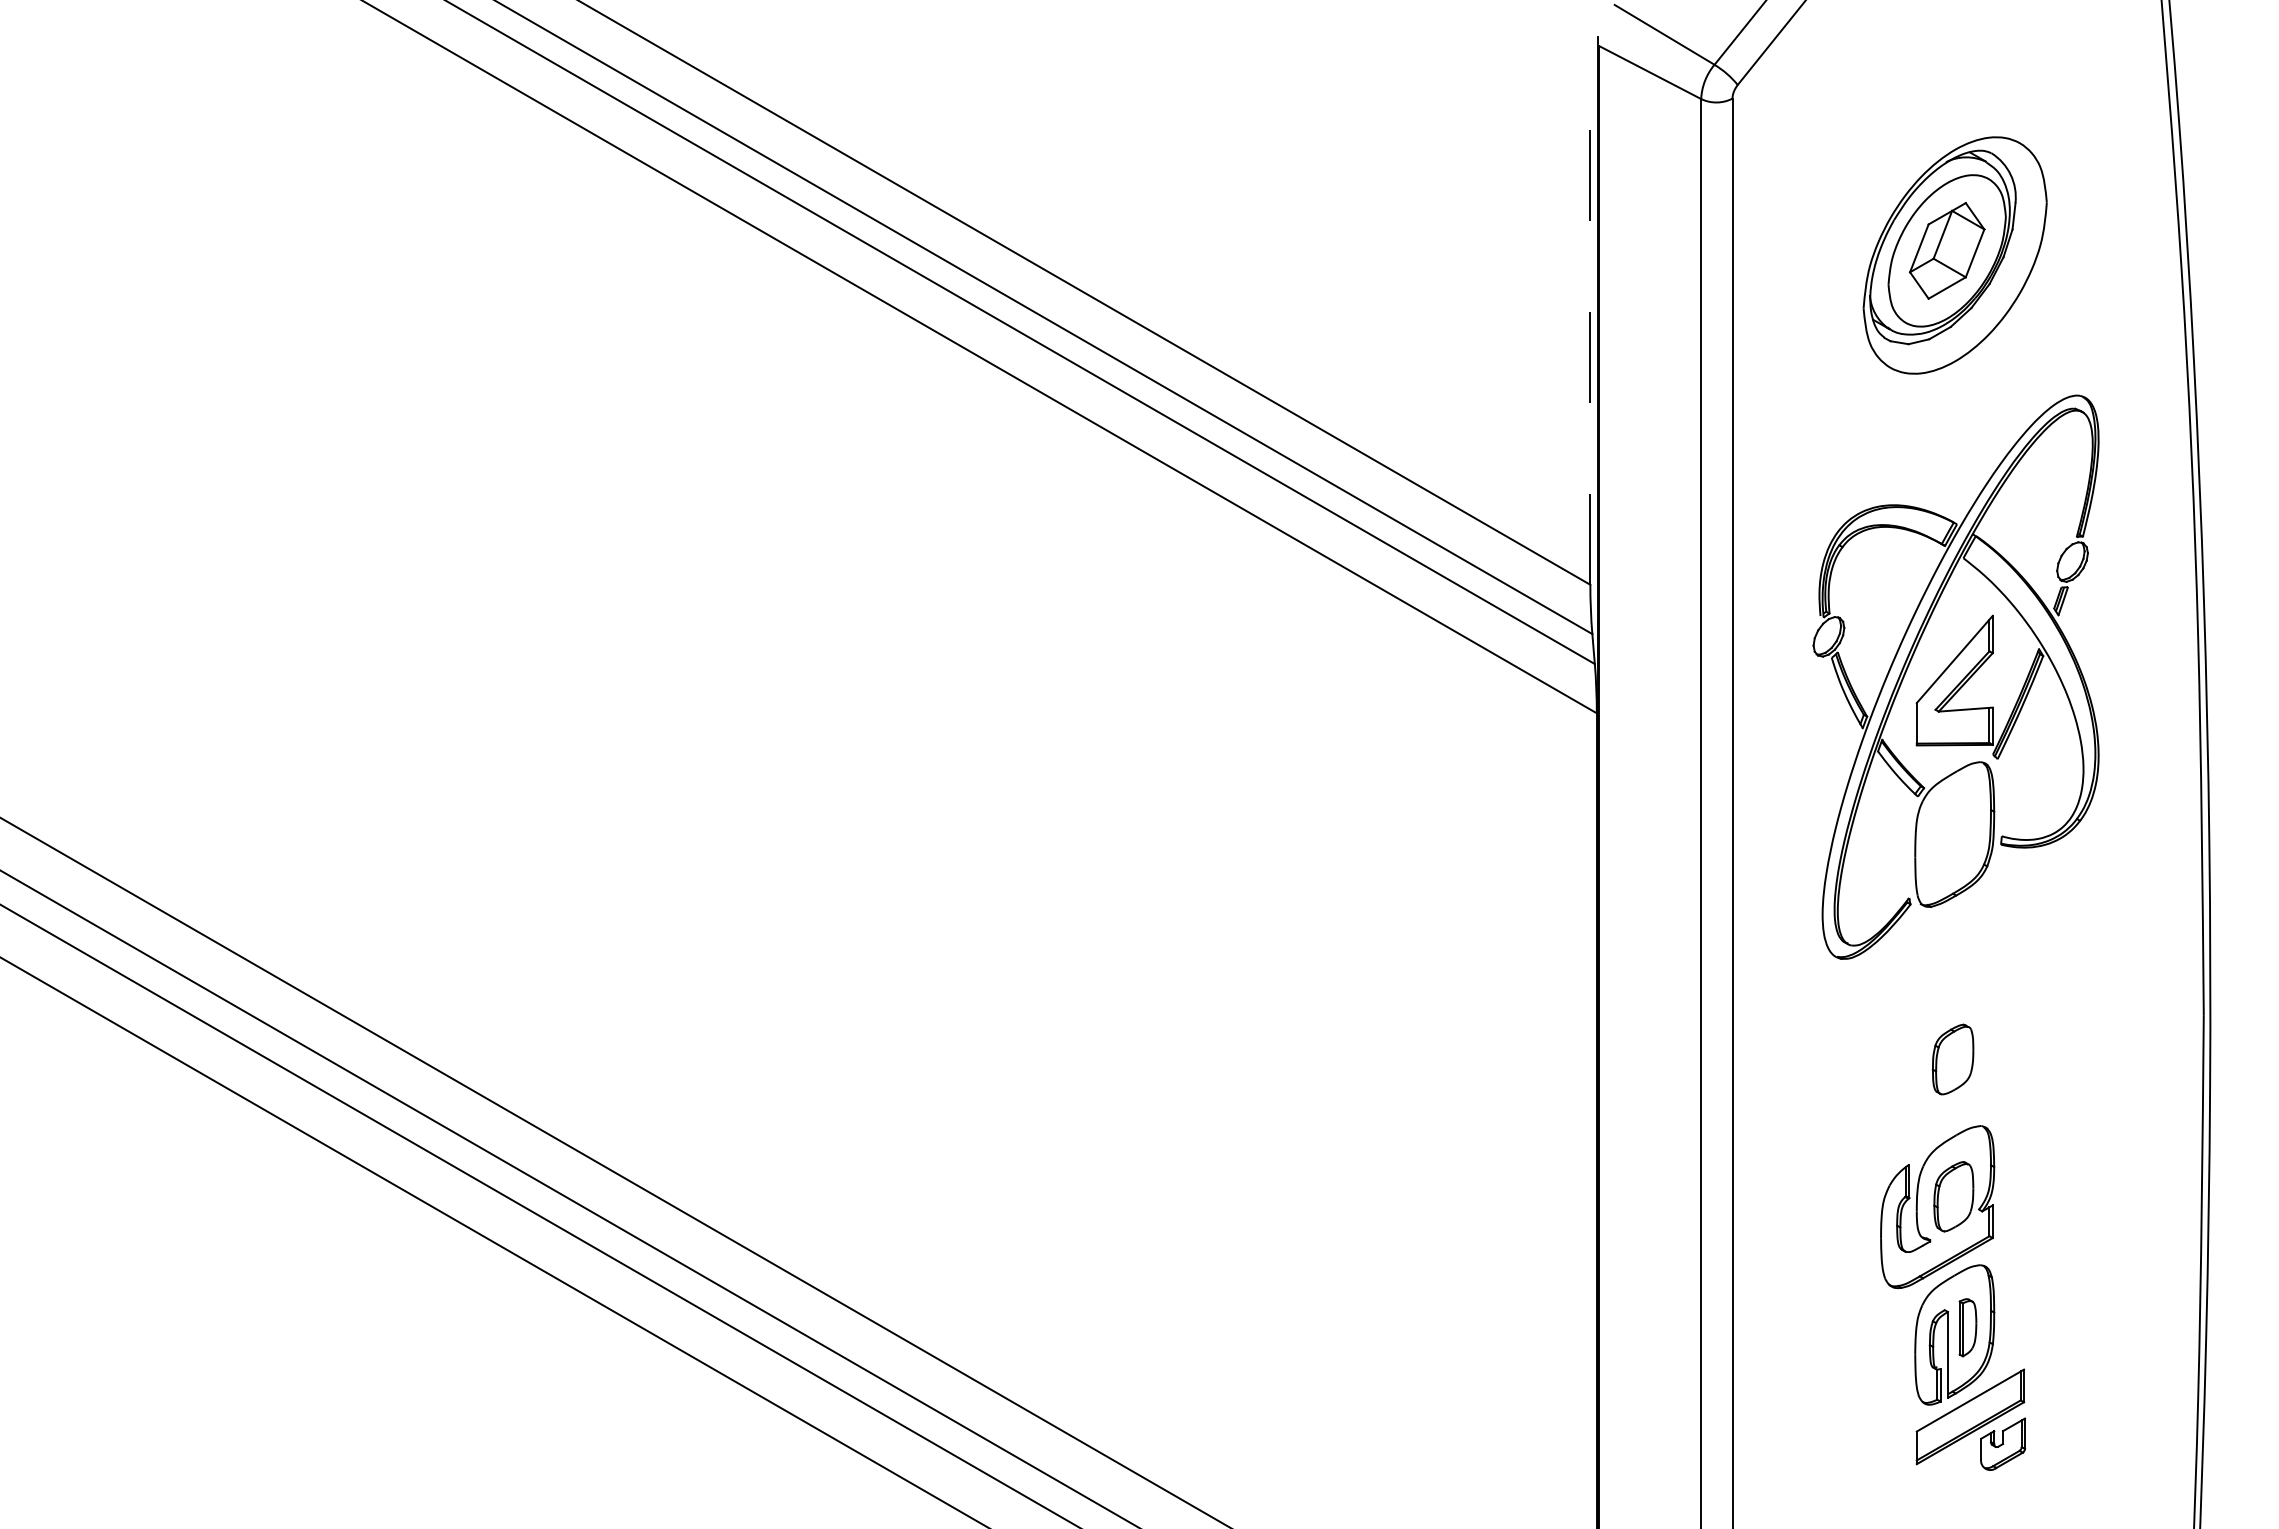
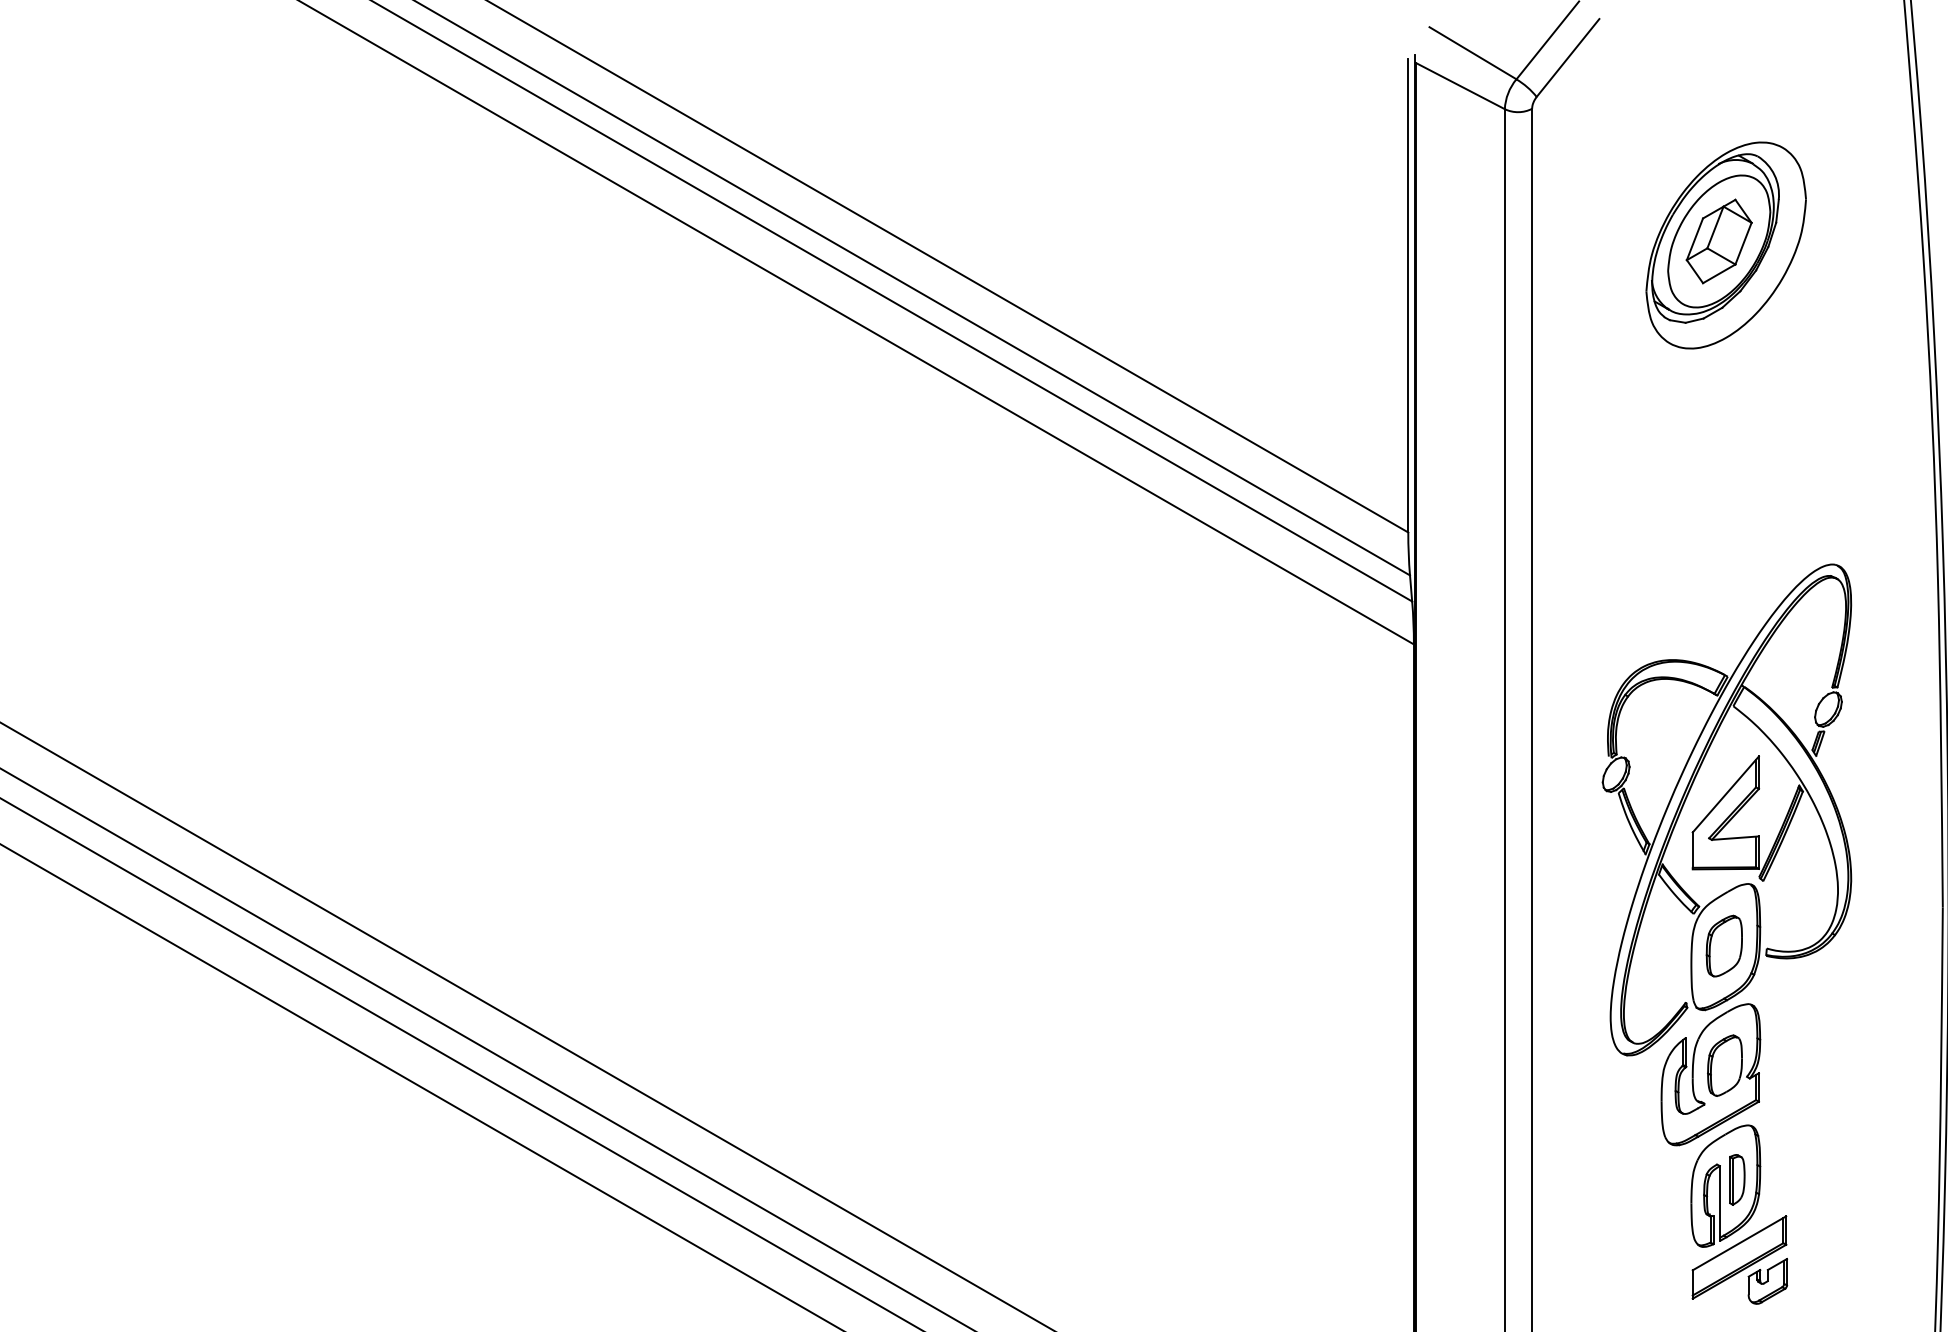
line: (1590, 312) -> (1408, 295), dashed -> solid
part: (1955, 676) -> (1726, 809), moved

